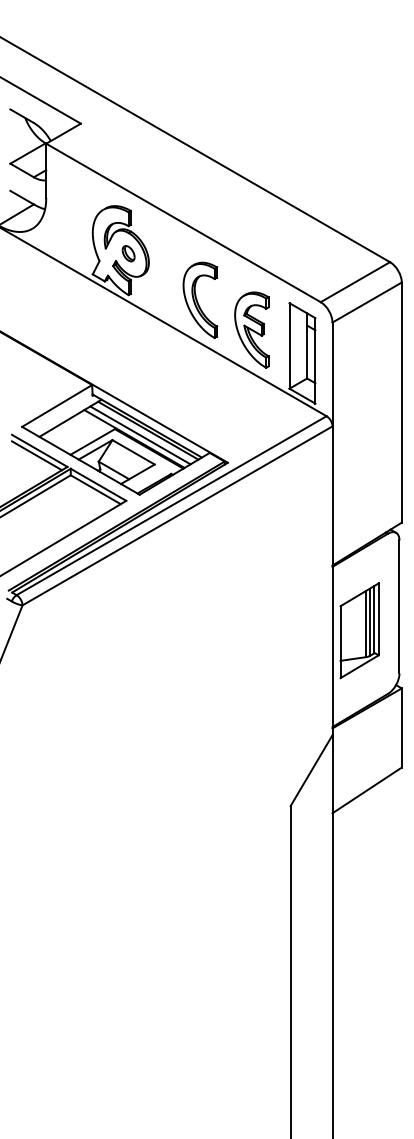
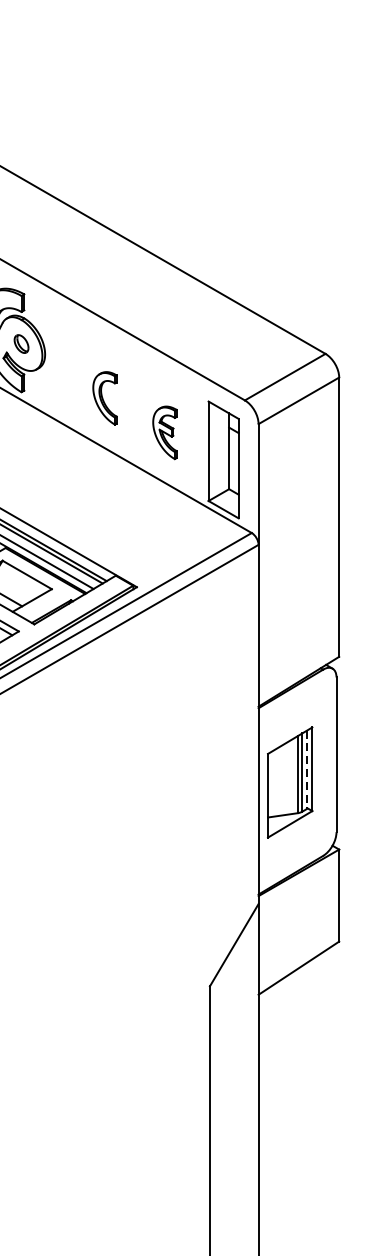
part: (200, 300) -> (105, 398), size x0.6
part: (251, 329) -> (164, 432), size x0.6
line: (374, 619) -> (307, 769), solid -> dashed

